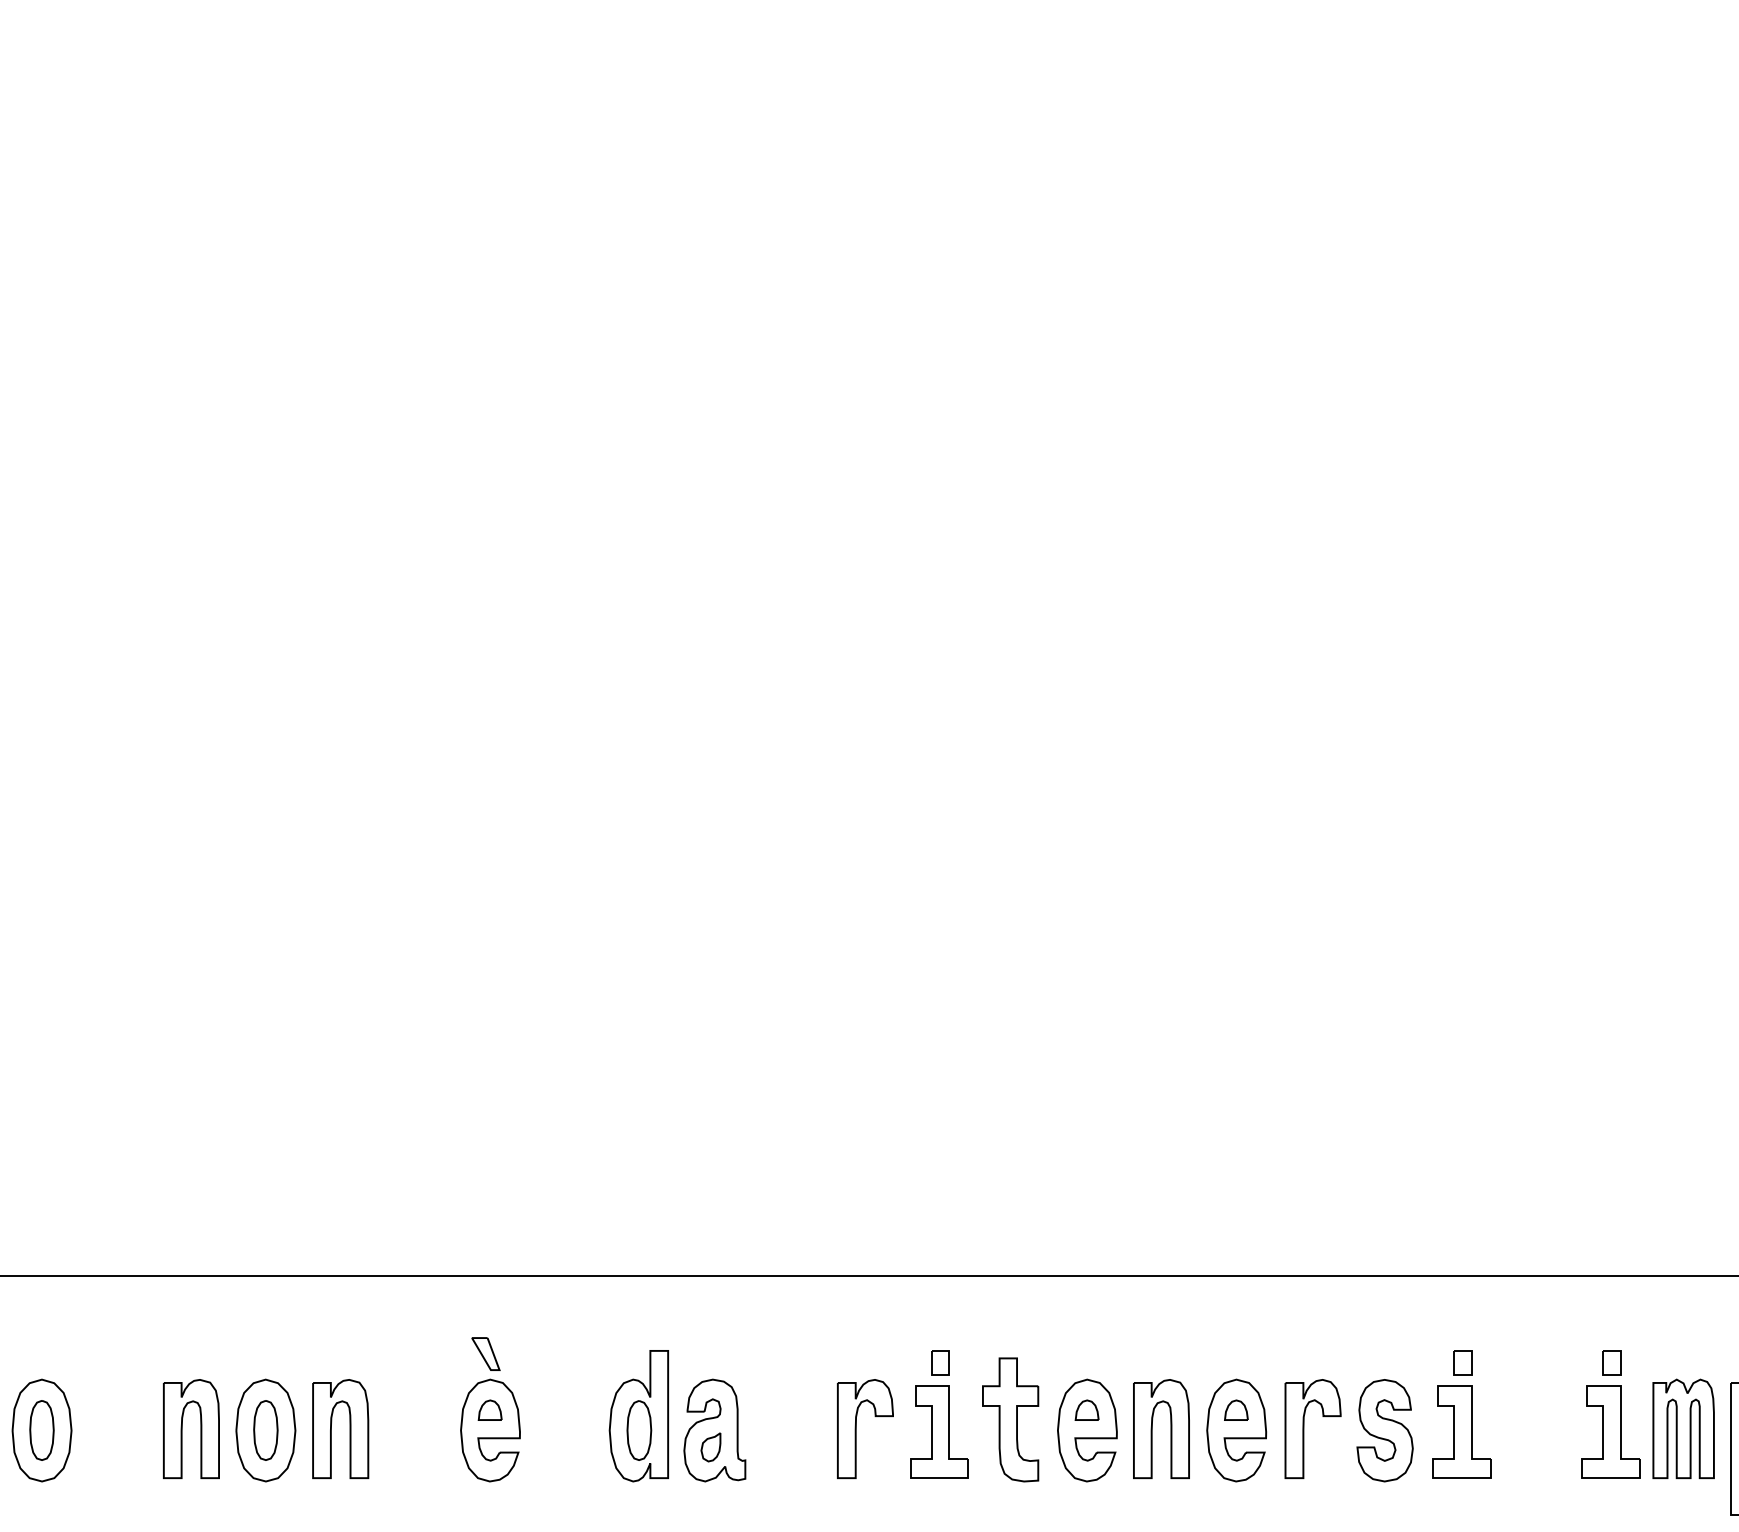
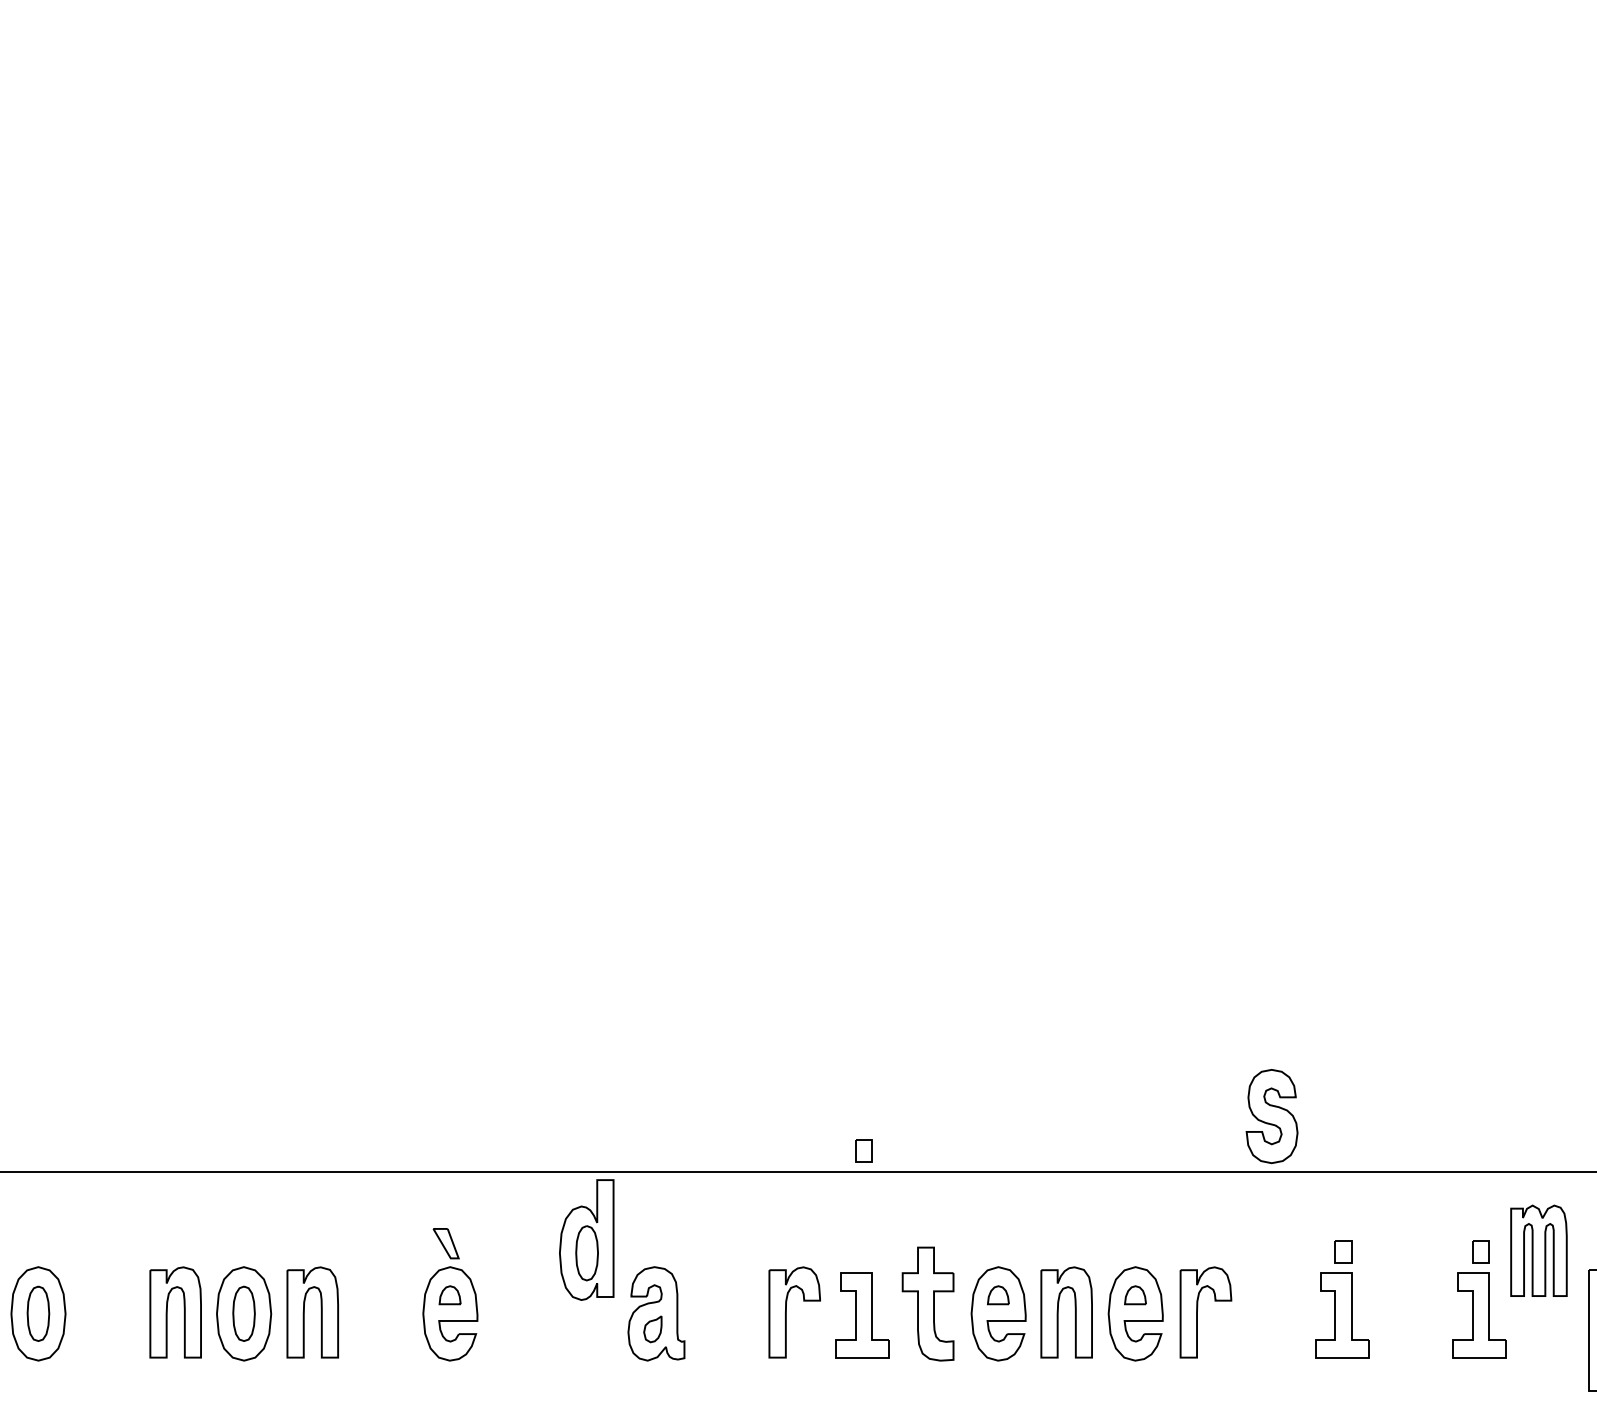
part: (940, 1362) -> (863, 1150), moved
part: (638, 1416) -> (586, 1240), moved
part: (1683, 1428) -> (1538, 1250), moved
part: (1384, 1430) -> (1271, 1116), moved

